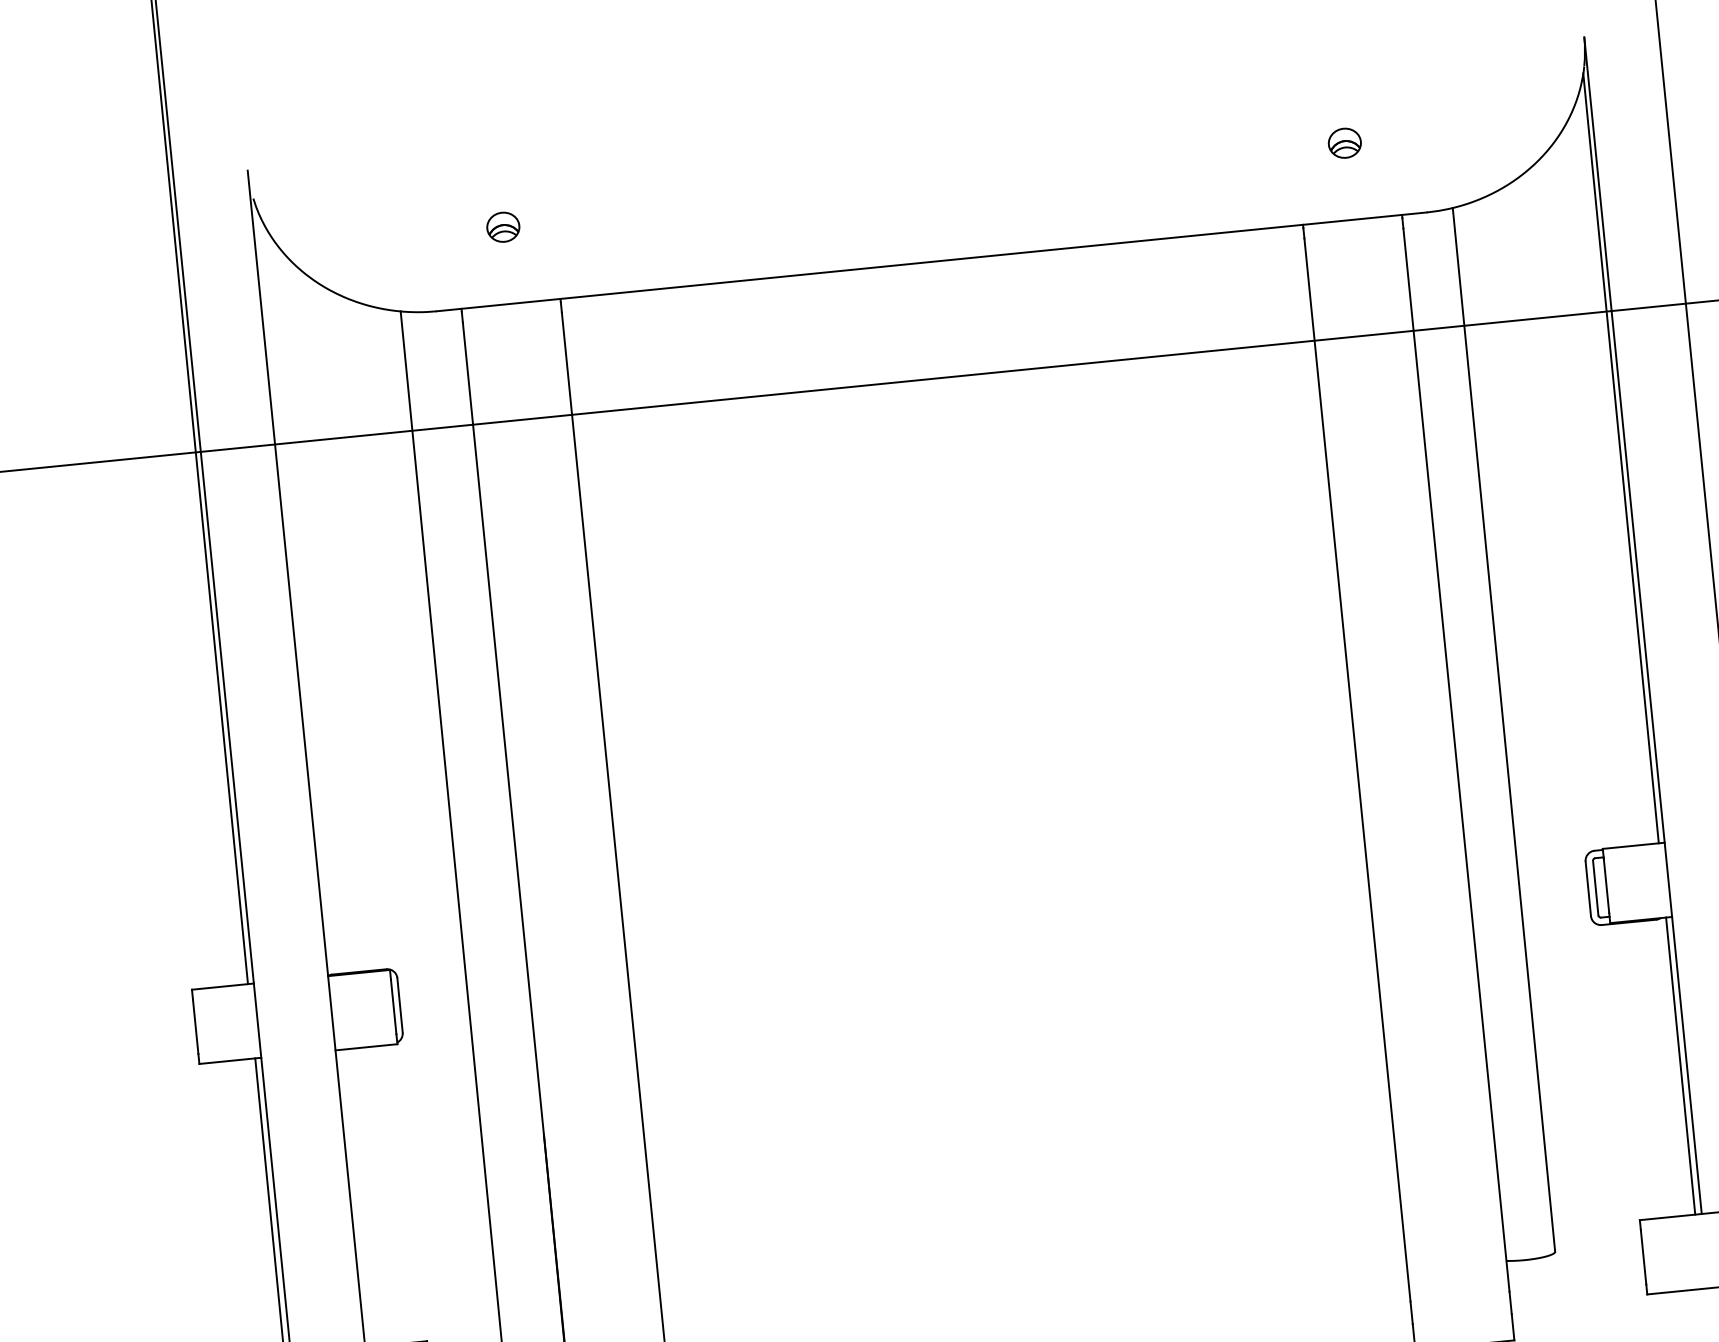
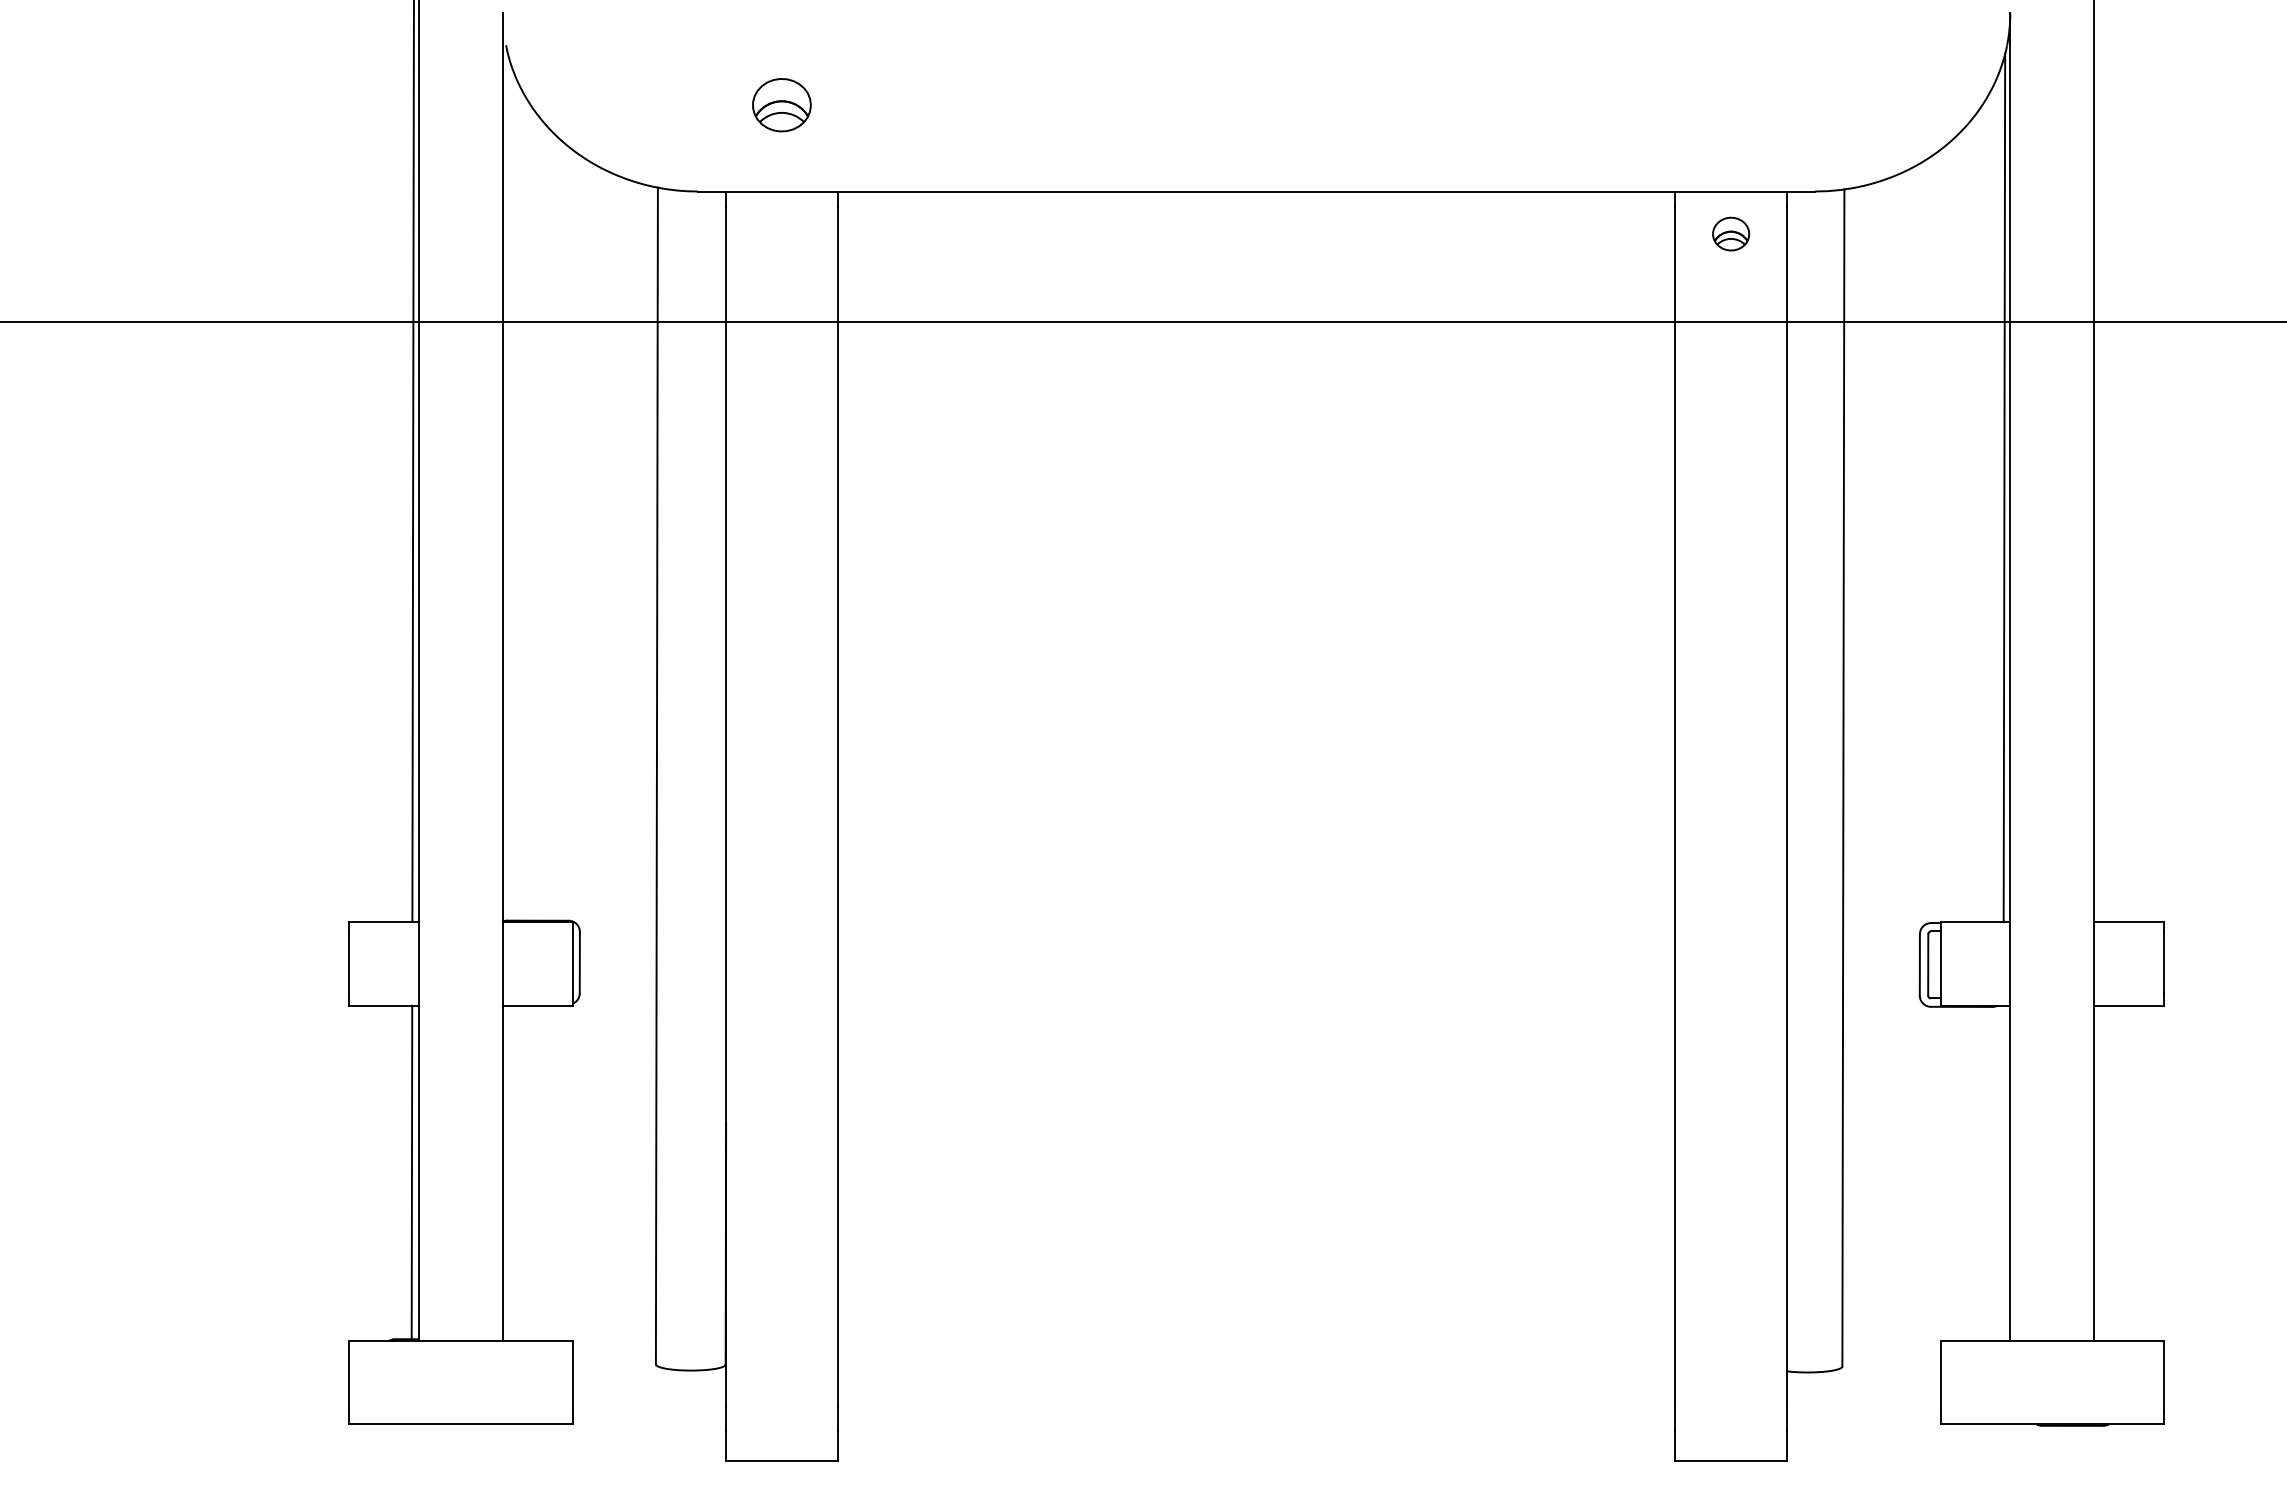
part: (1345, 142) -> (1731, 233), moved
part: (502, 226) -> (781, 104), size x1.6
line: (1679, 1065) -> (2002, 1172), removed

